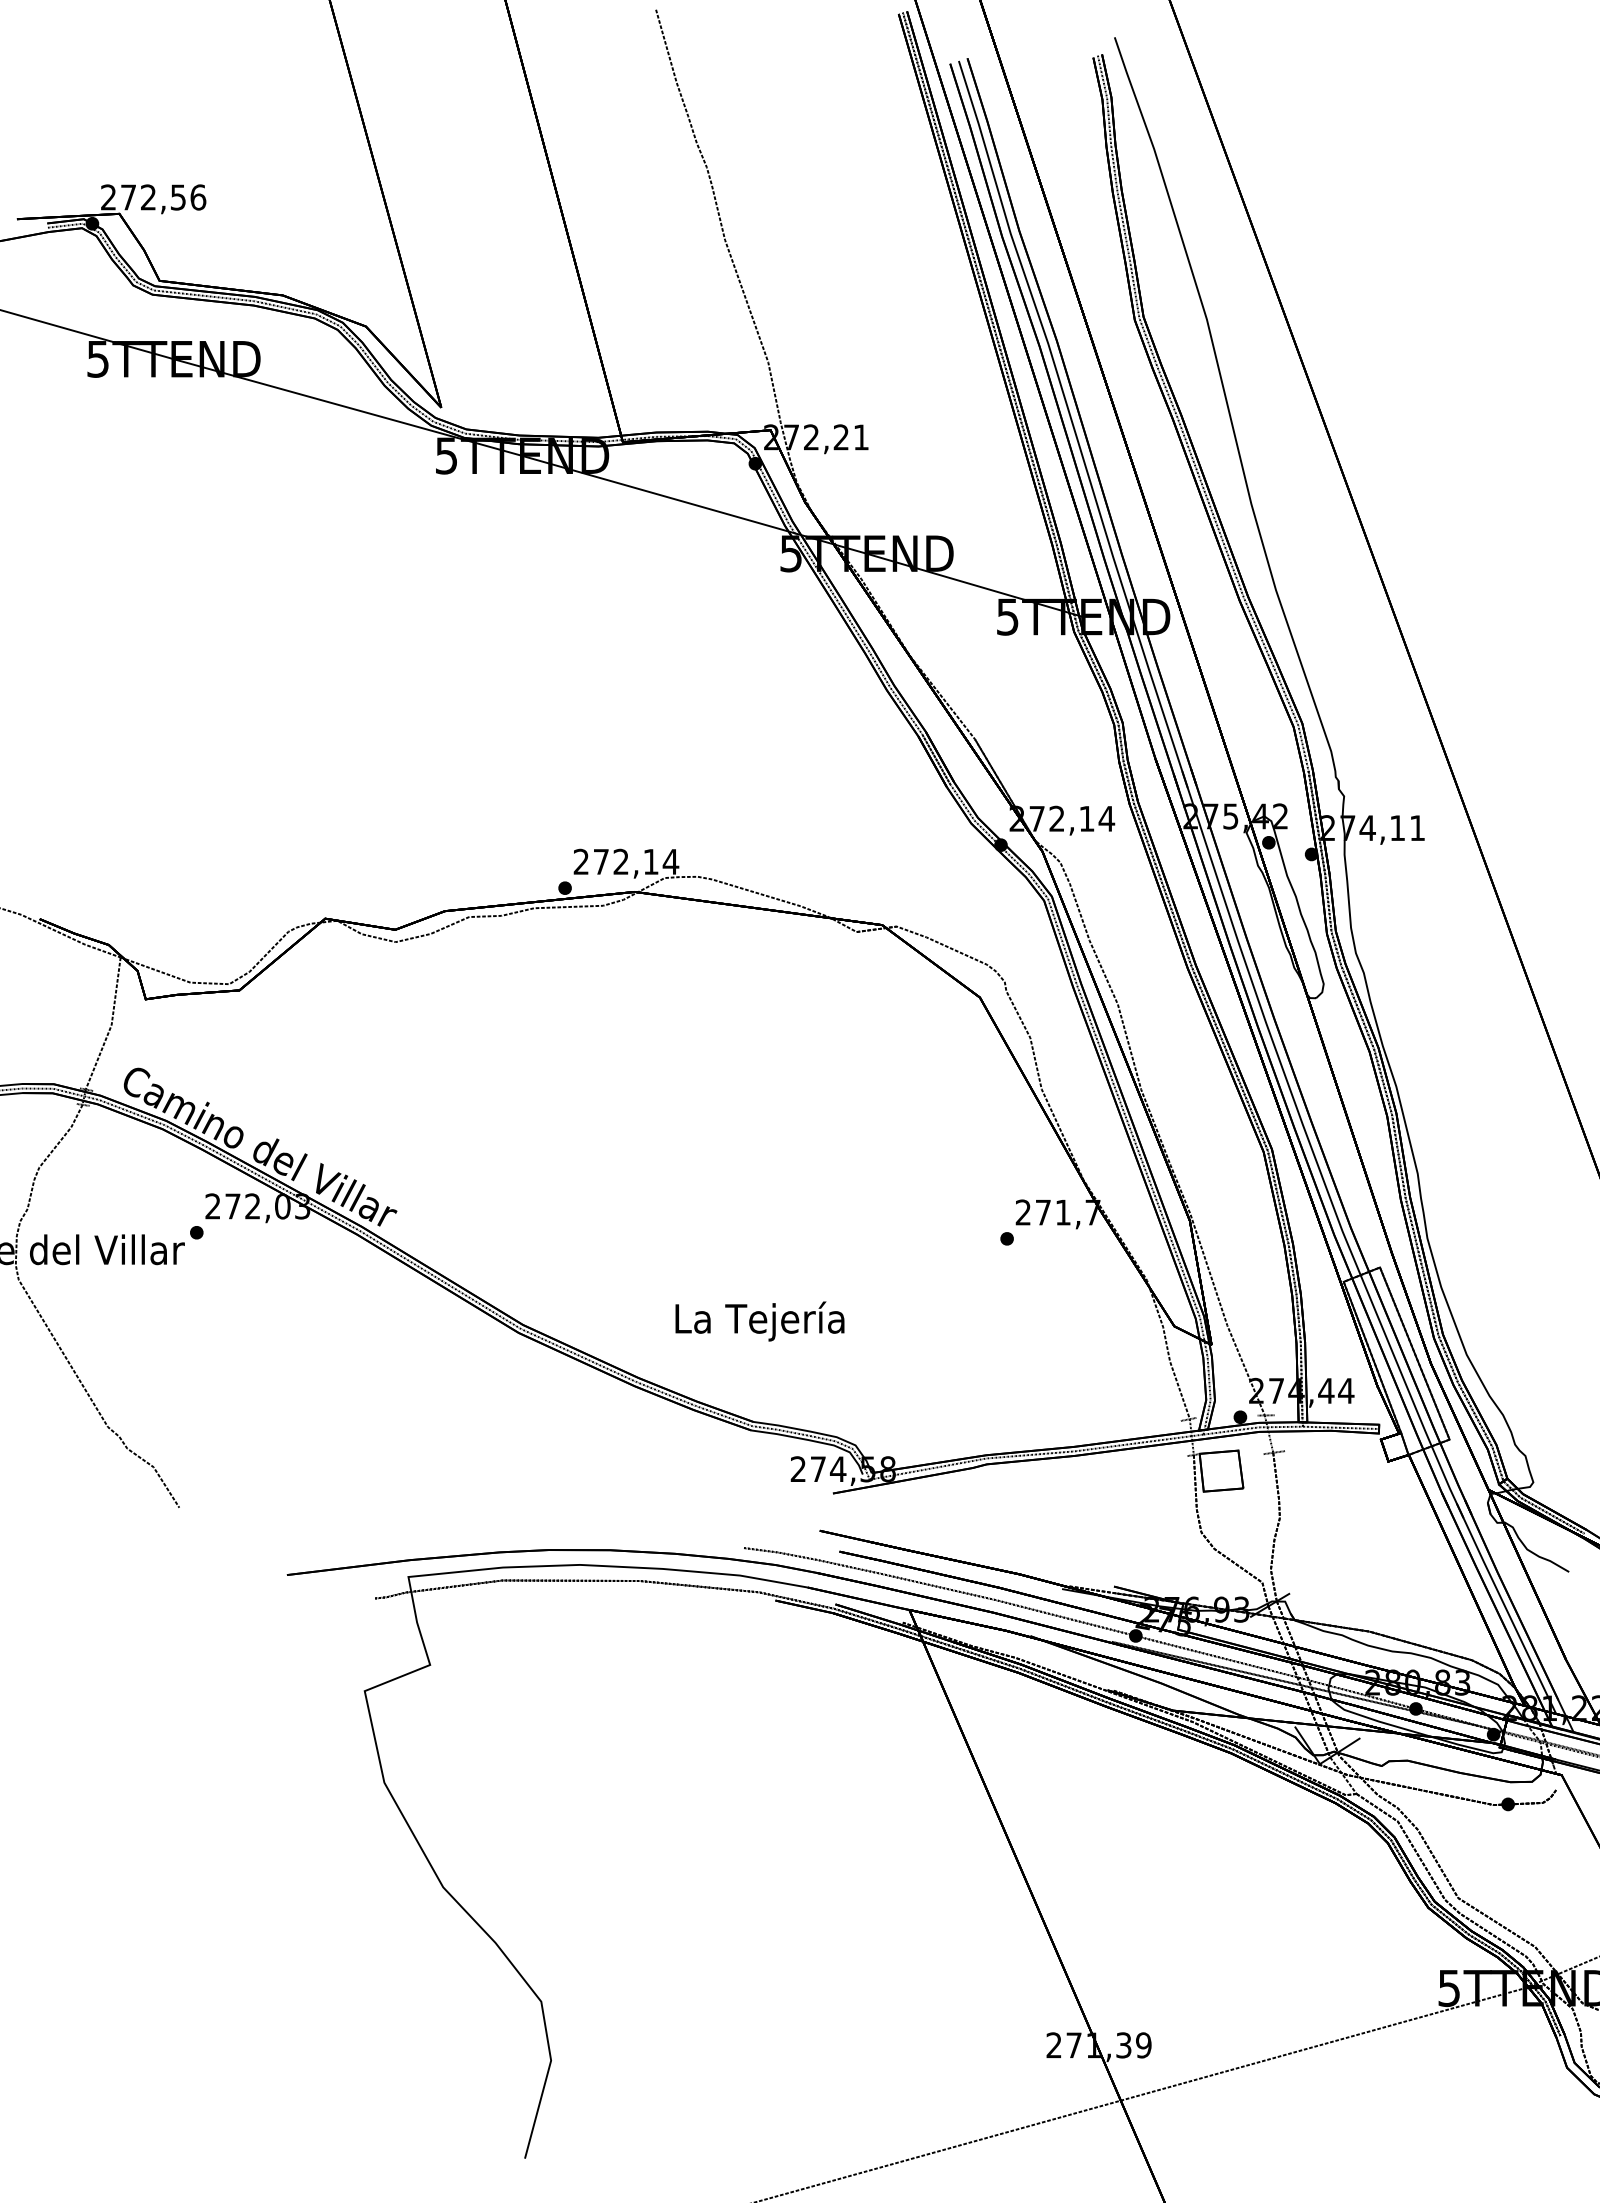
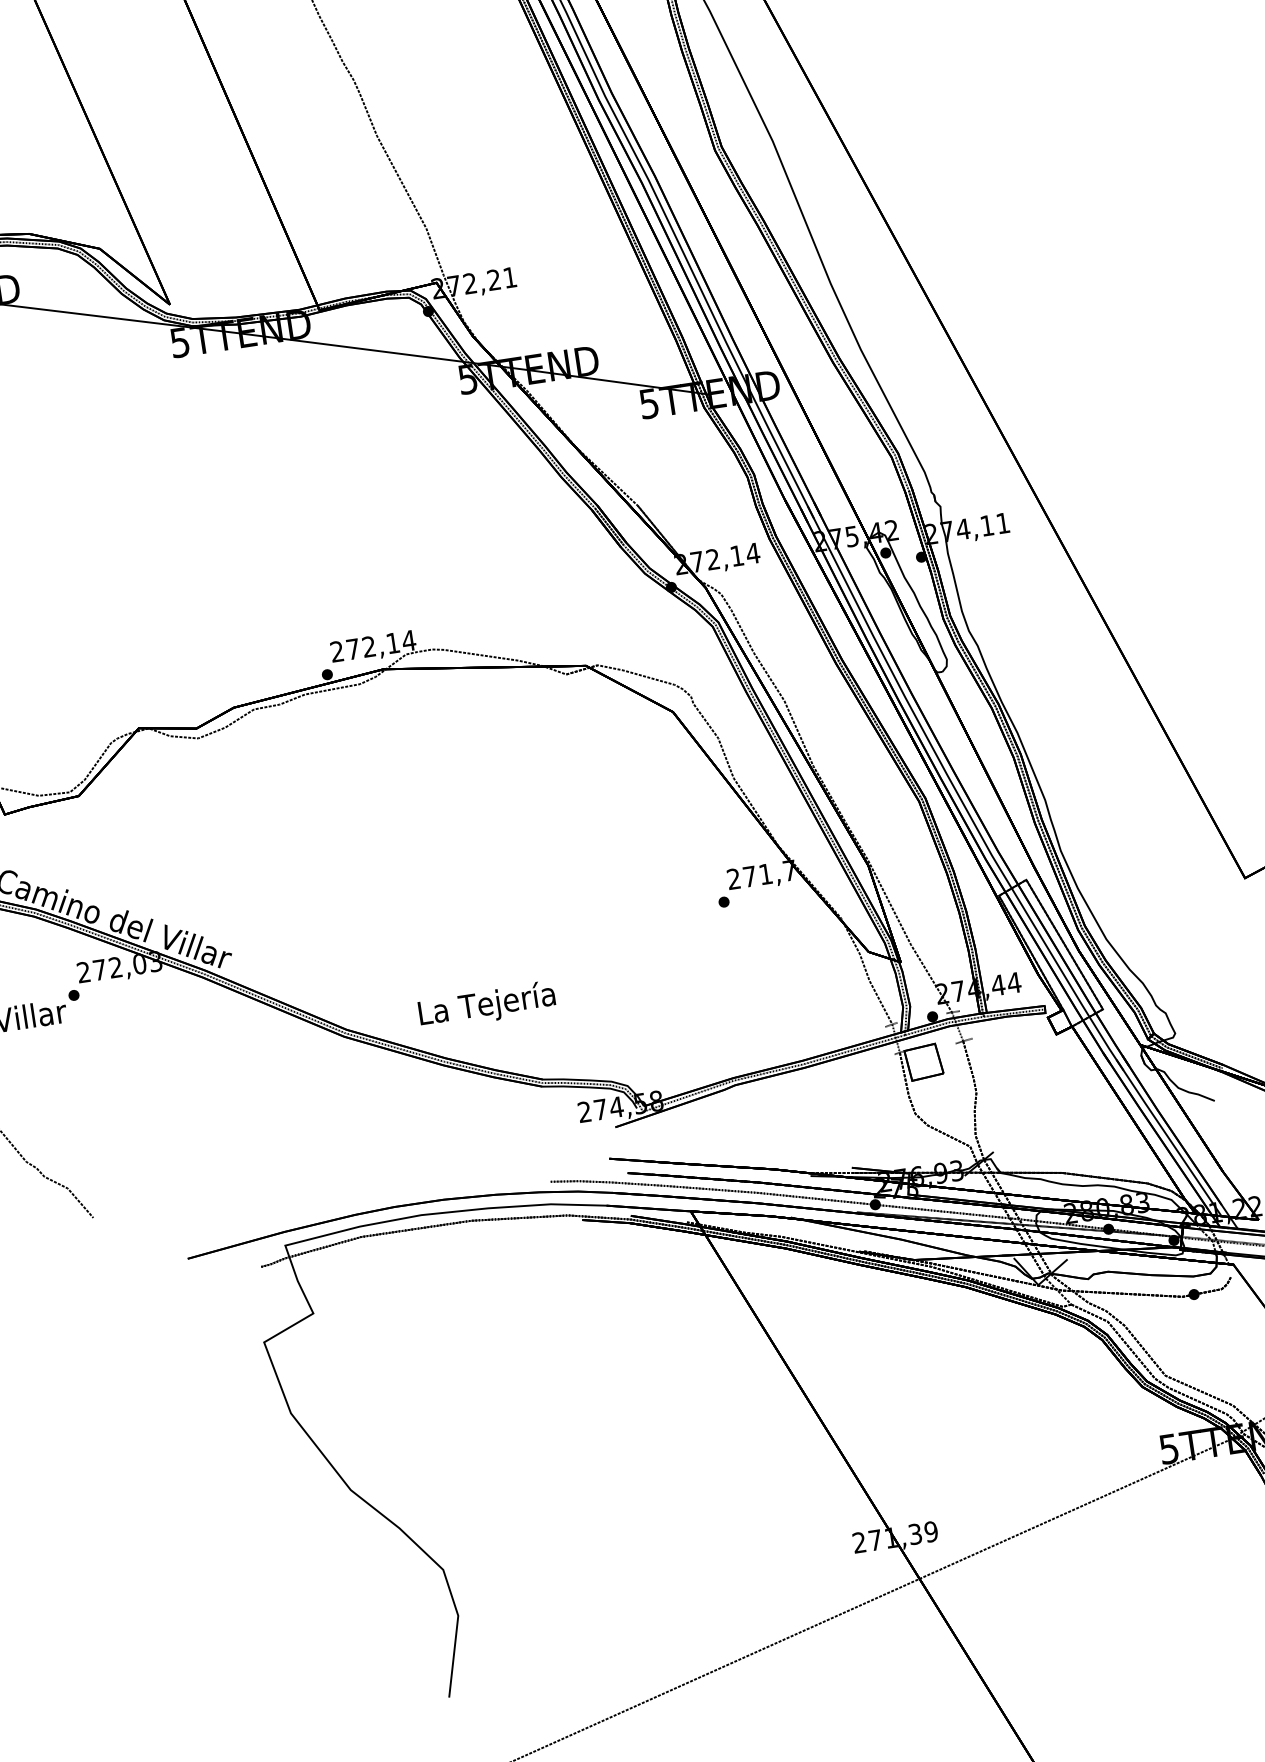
text: (759, 1321) -> (486, 1005), moved

